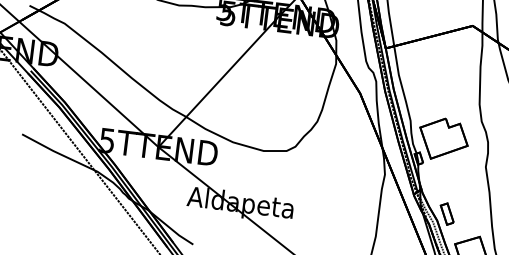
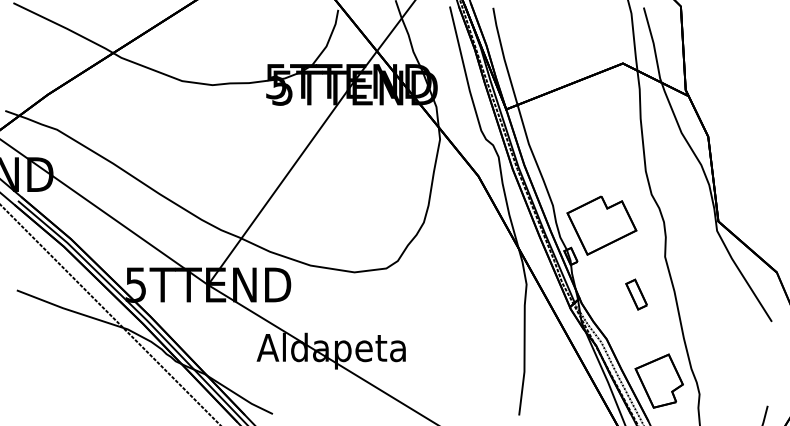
part: (447, 214) -> (636, 294), moved

